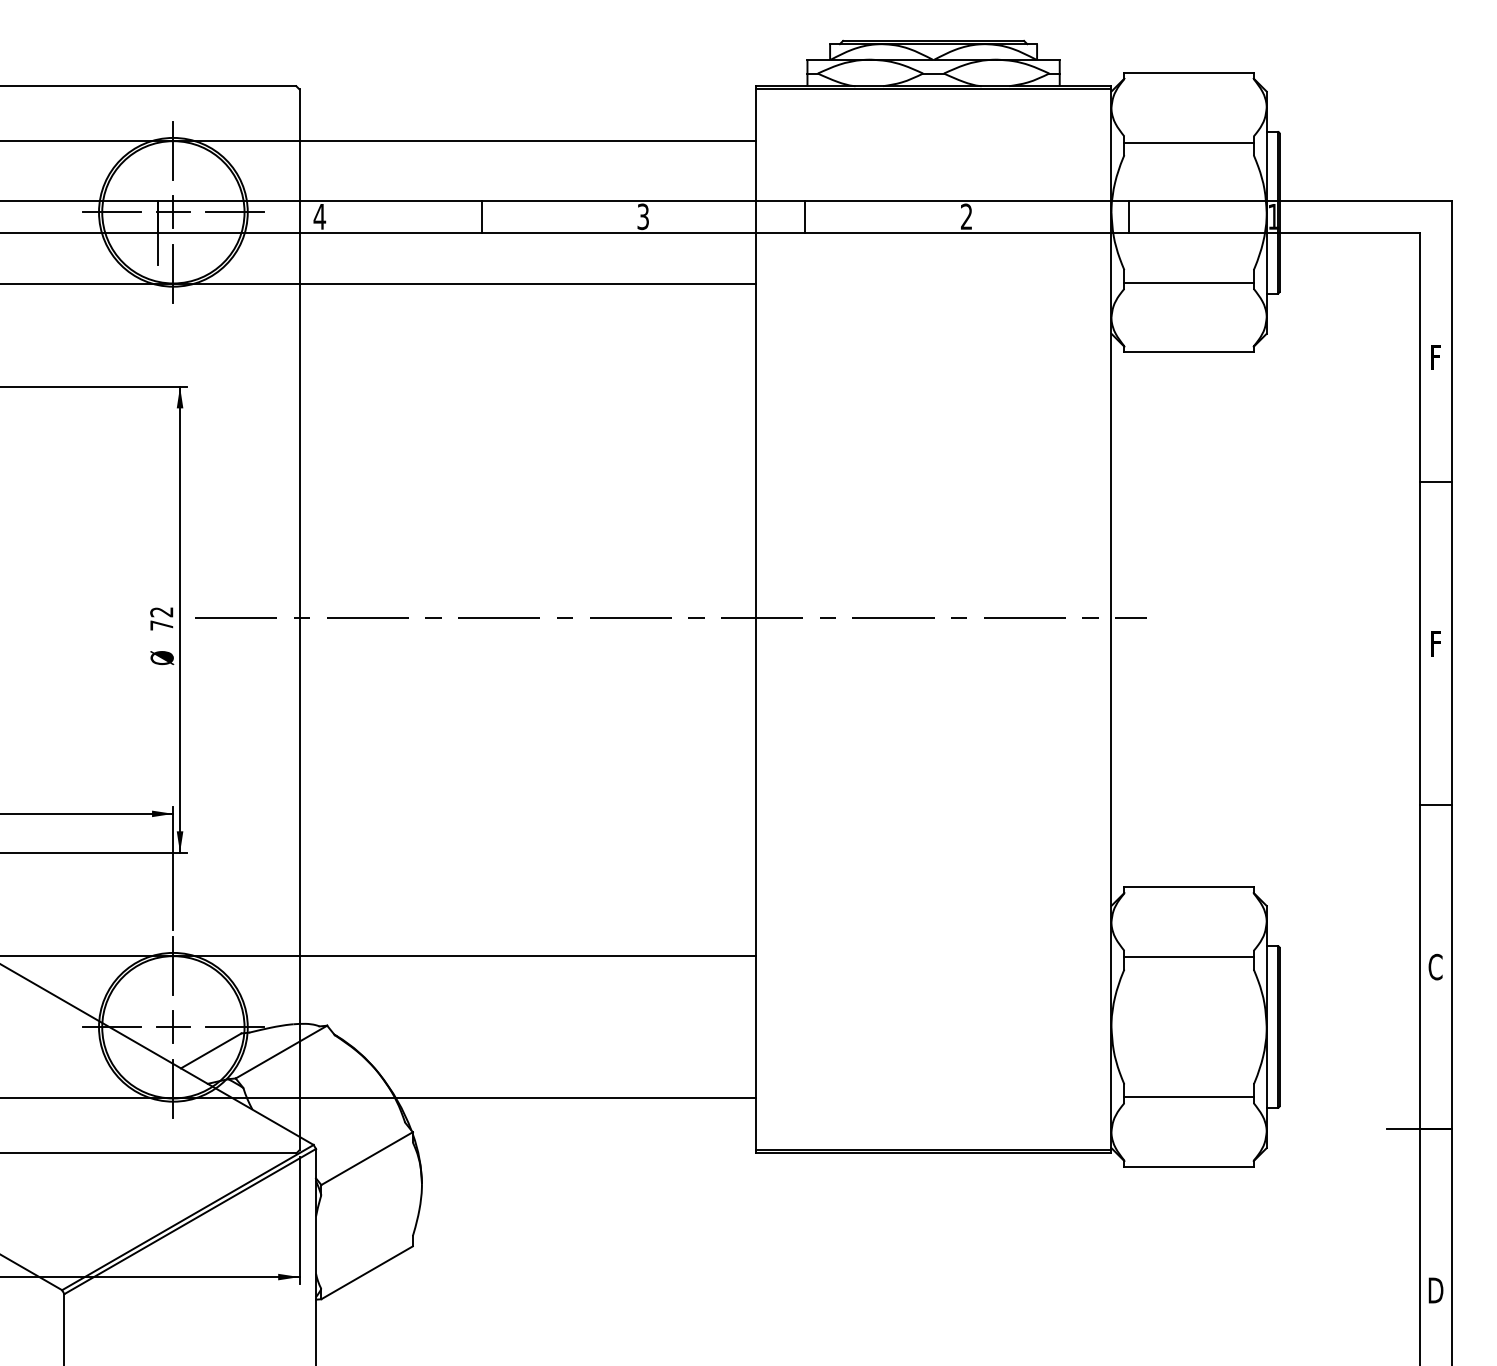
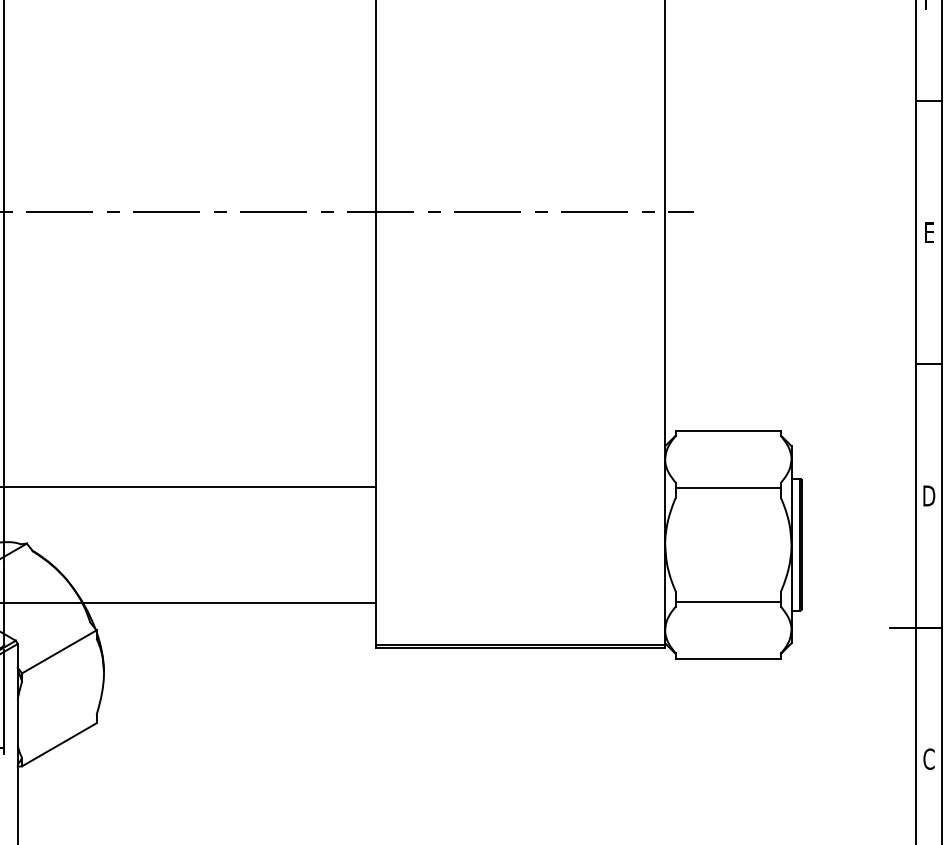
text: (1437, 643) -> (930, 232), F -> E
text: (1435, 966) -> (928, 495), C -> D
text: (1435, 1290) -> (928, 759), D -> C

